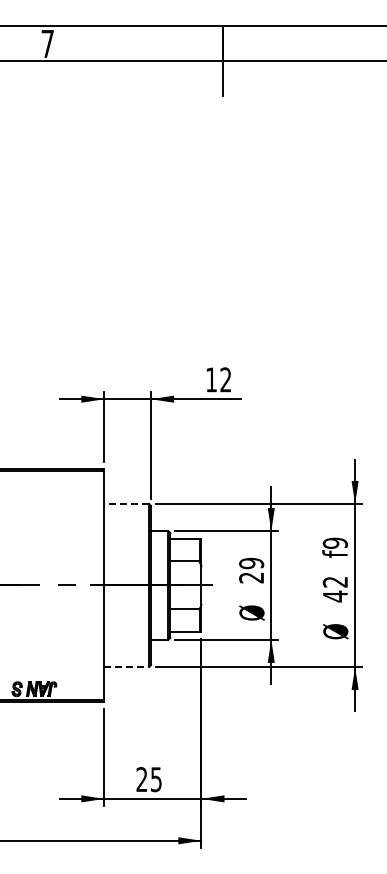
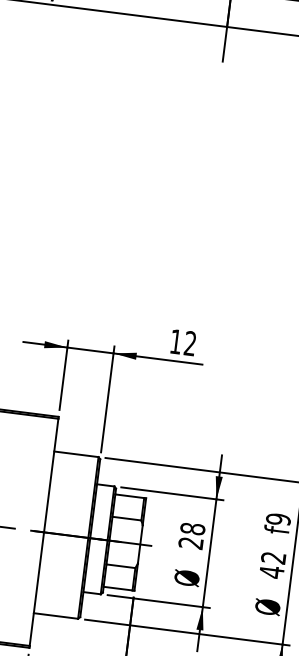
line: (126, 503) -> (76, 453), dashed -> solid
text: (251, 563) -> (192, 528), 29 -> 28
line: (127, 666) -> (56, 615), dashed -> solid

